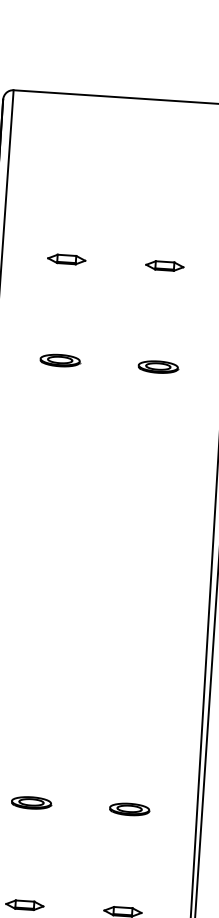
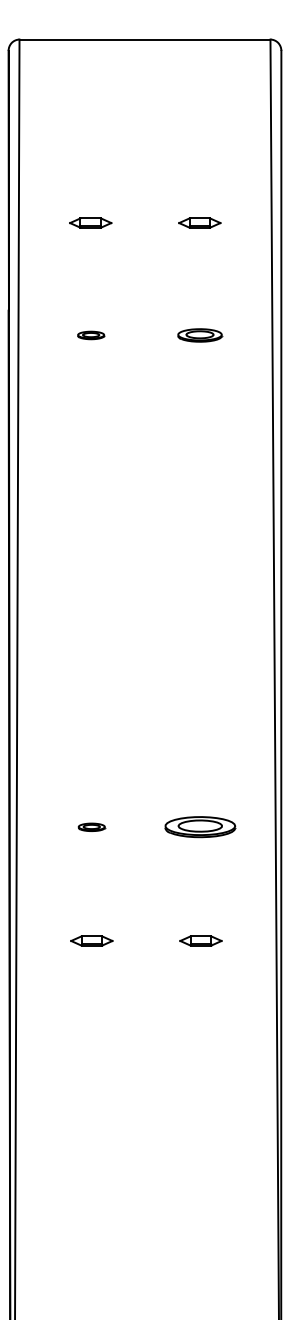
part: (60, 360) -> (91, 335), size x0.6
part: (31, 803) -> (91, 827), size x0.6
part: (130, 809) -> (201, 827), size x1.6

